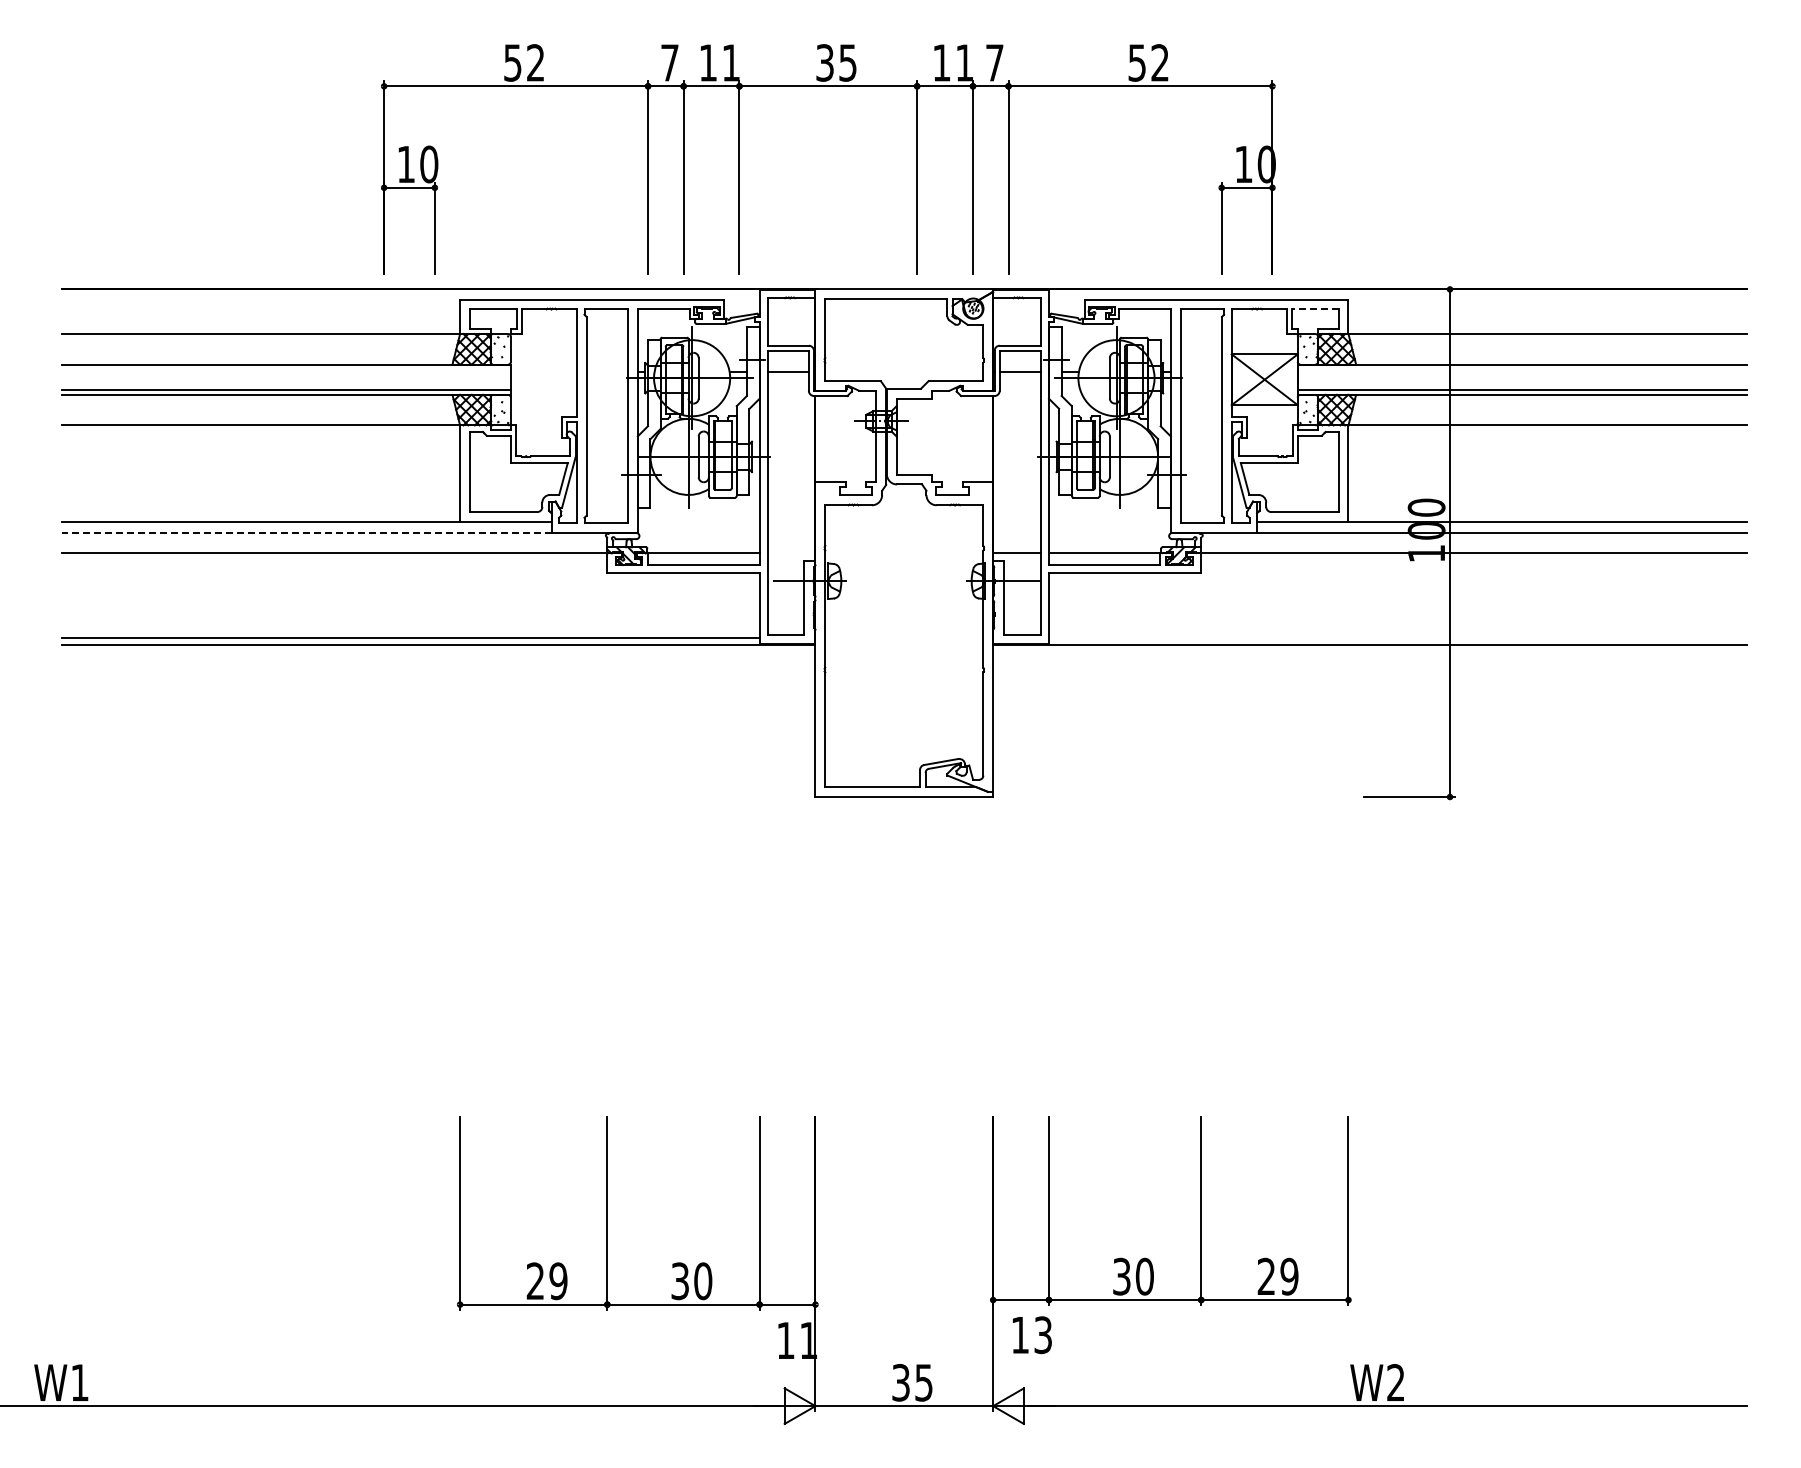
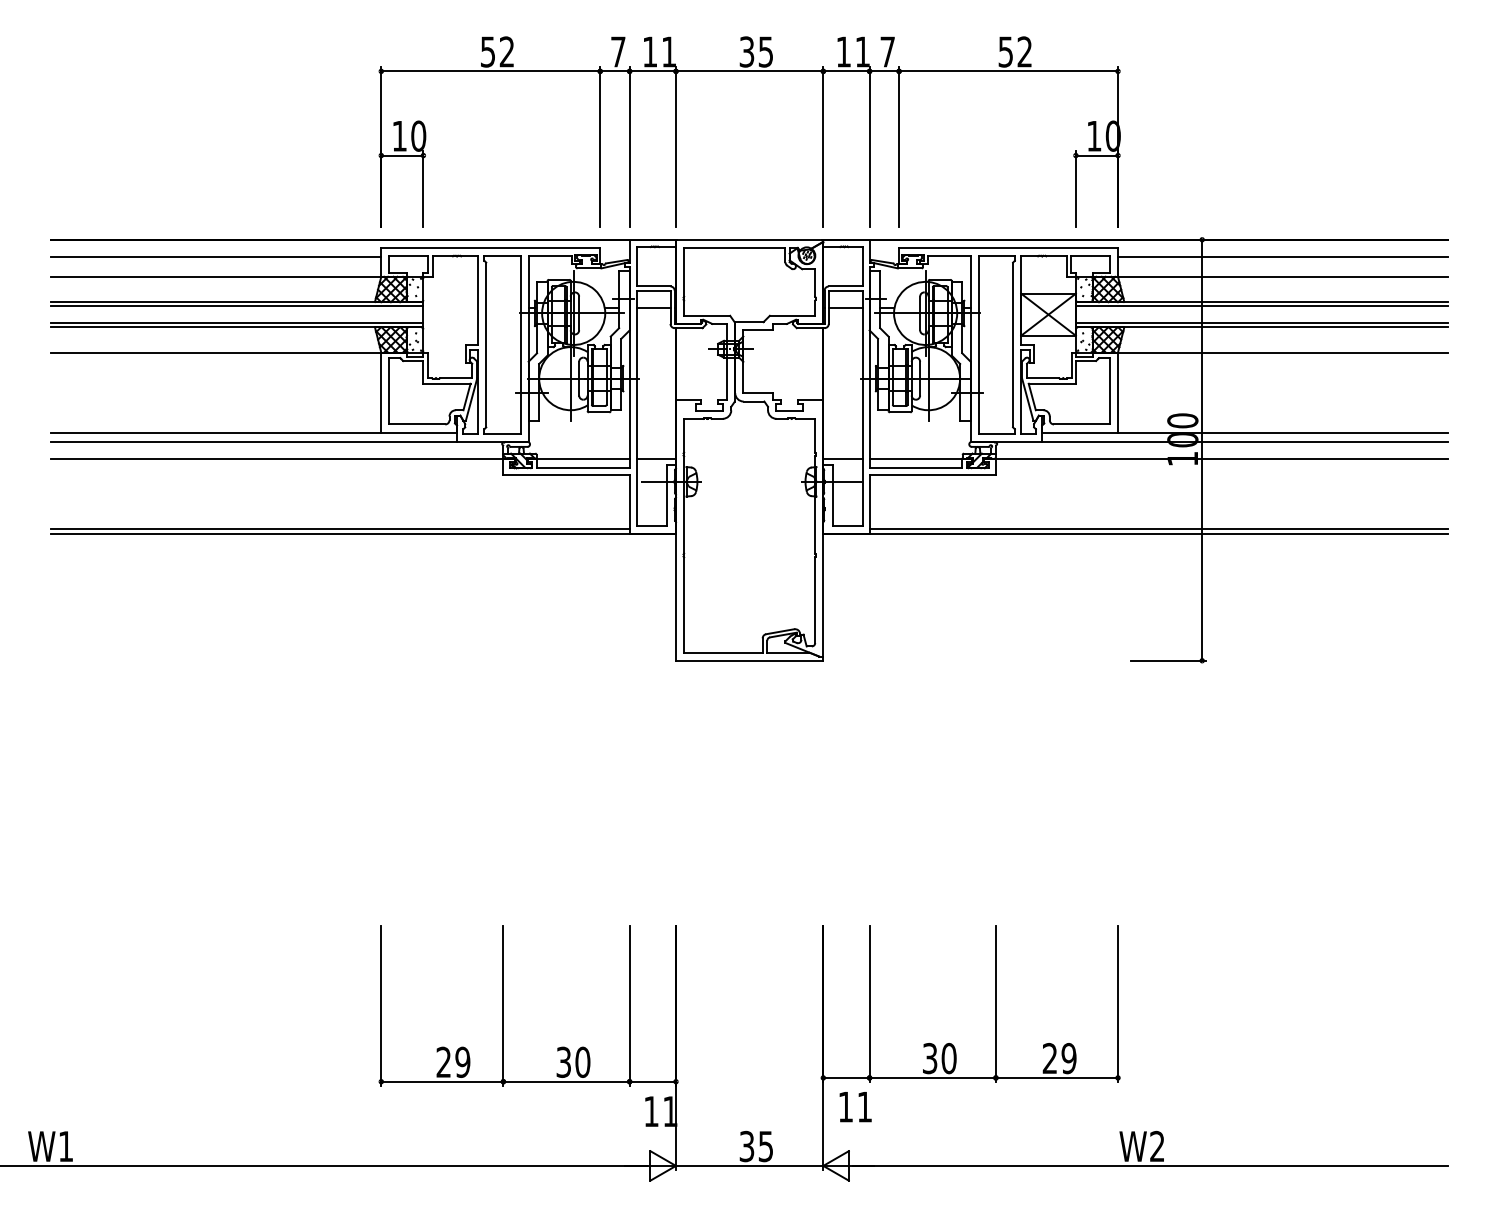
part: (828, 86) -> (749, 71), moved
line: (1315, 309) -> (1090, 256), dashed -> solid
line: (260, 310) -> (215, 257), added
line: (1547, 310) -> (1283, 257), added
line: (285, 369) -> (236, 306), added
line: (1521, 369) -> (1261, 306), added
line: (306, 533) -> (253, 442), dashed -> solid
line: (791, 553) -> (656, 458), added
line: (1397, 637) -> (1158, 528), added
text: (1042, 1335) -> (864, 1107), 13 -> 11

